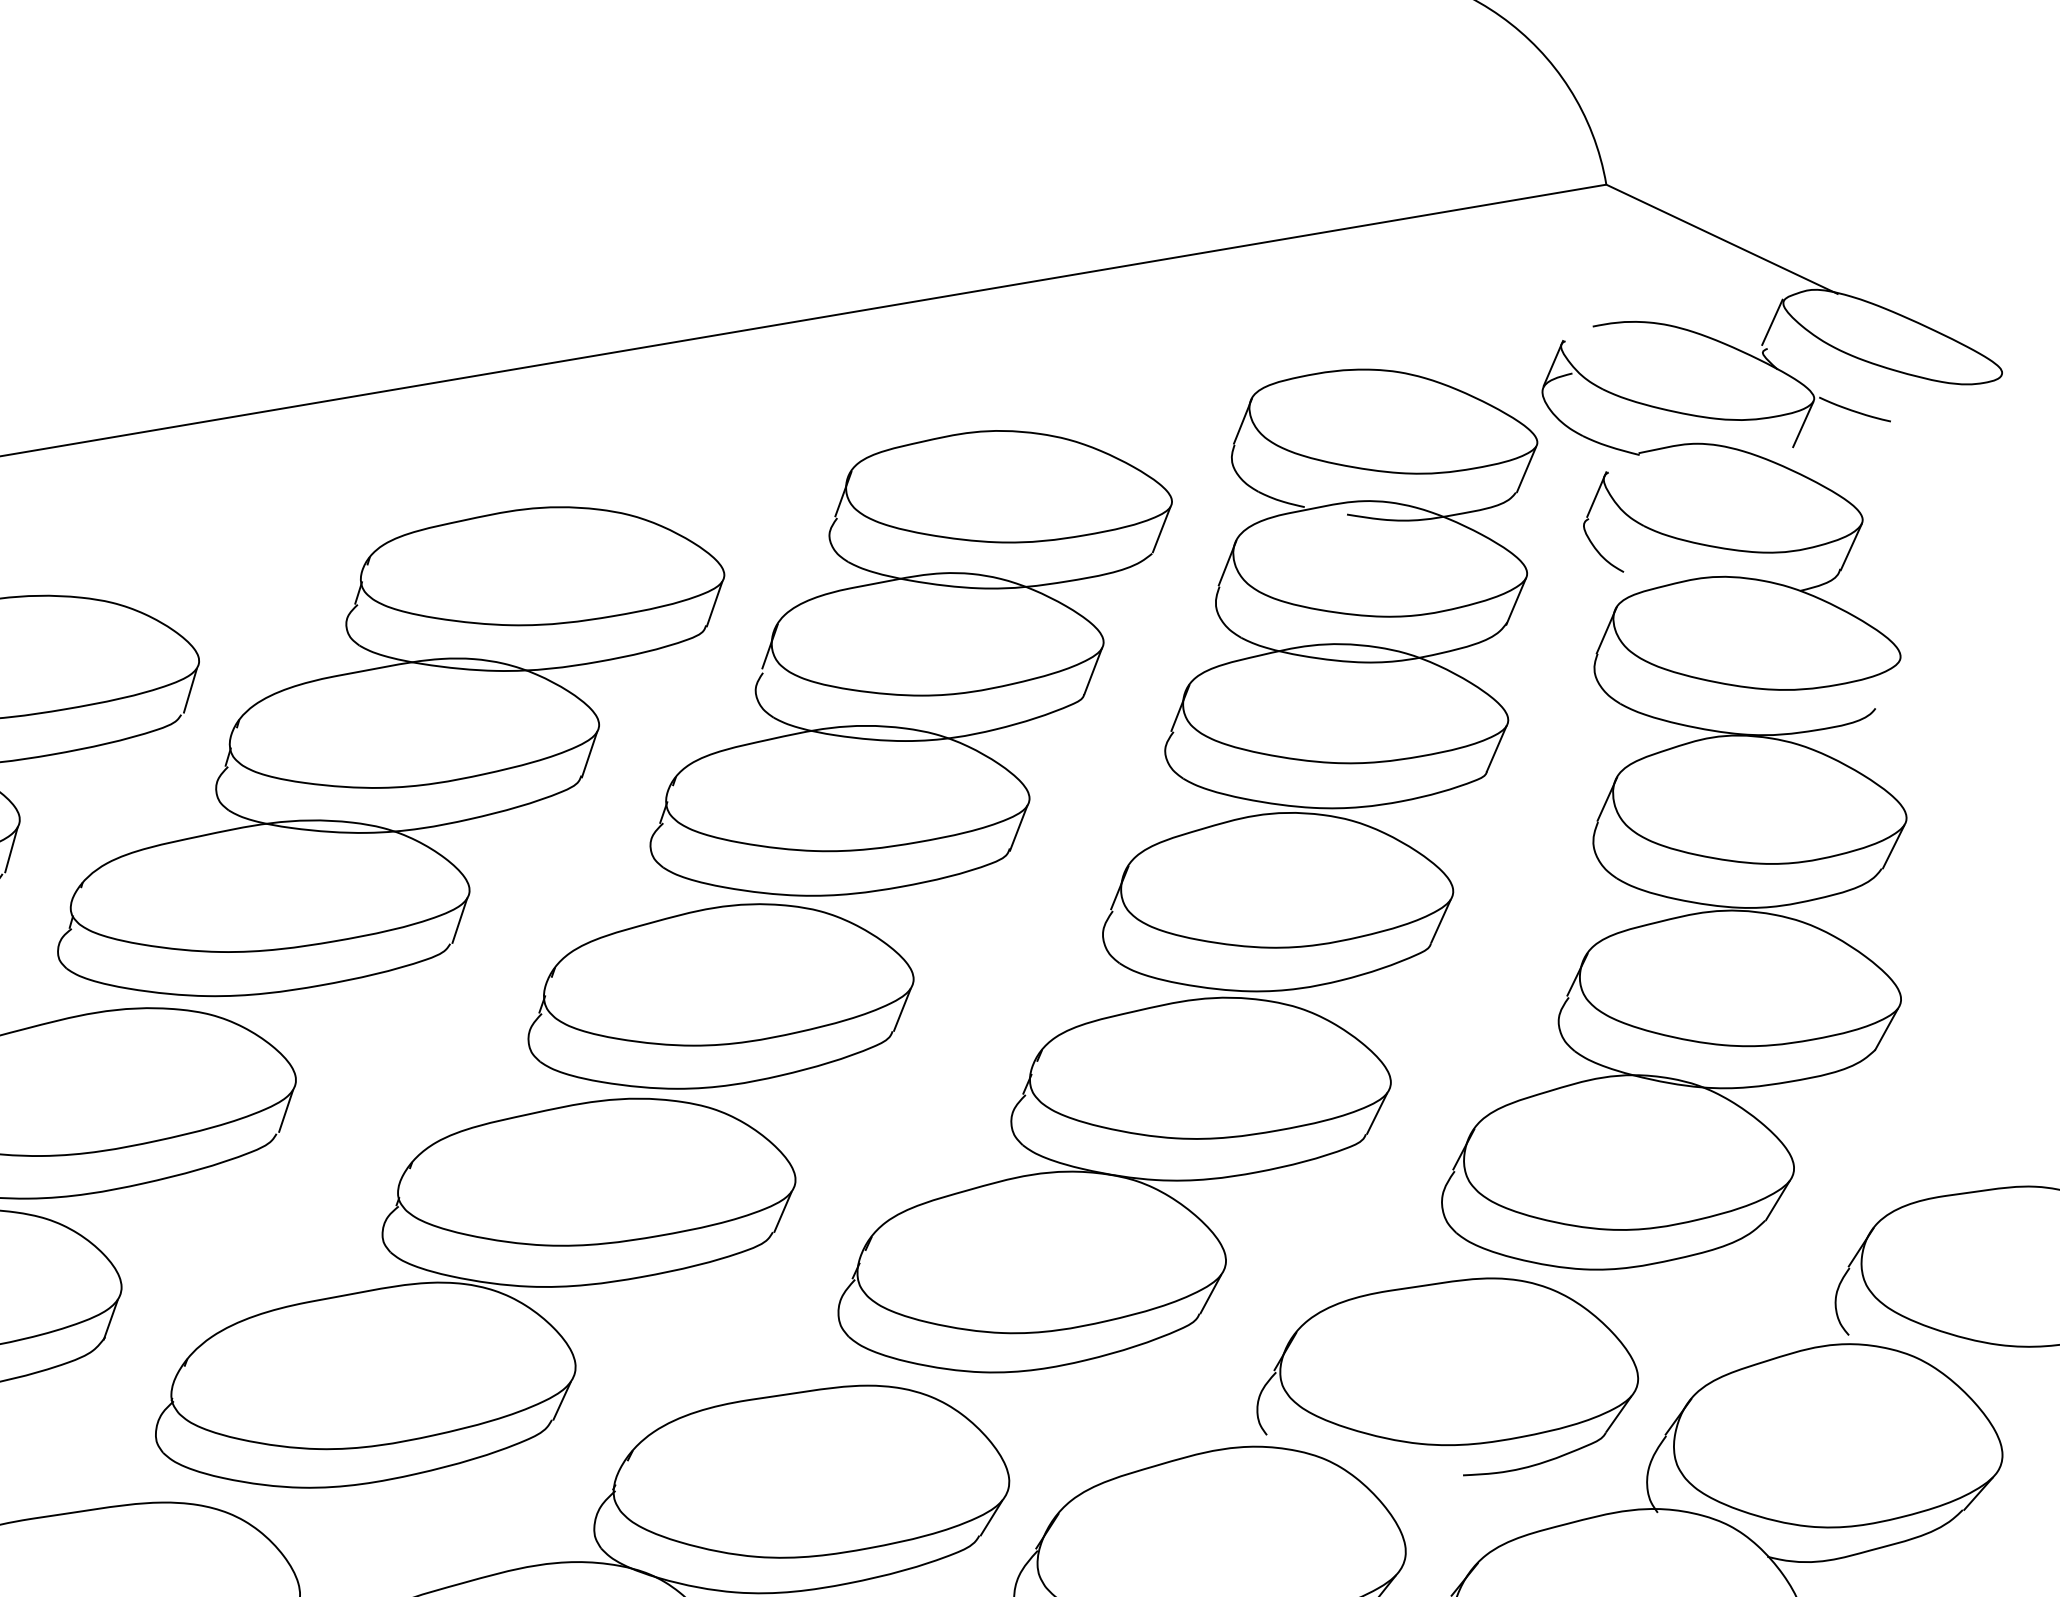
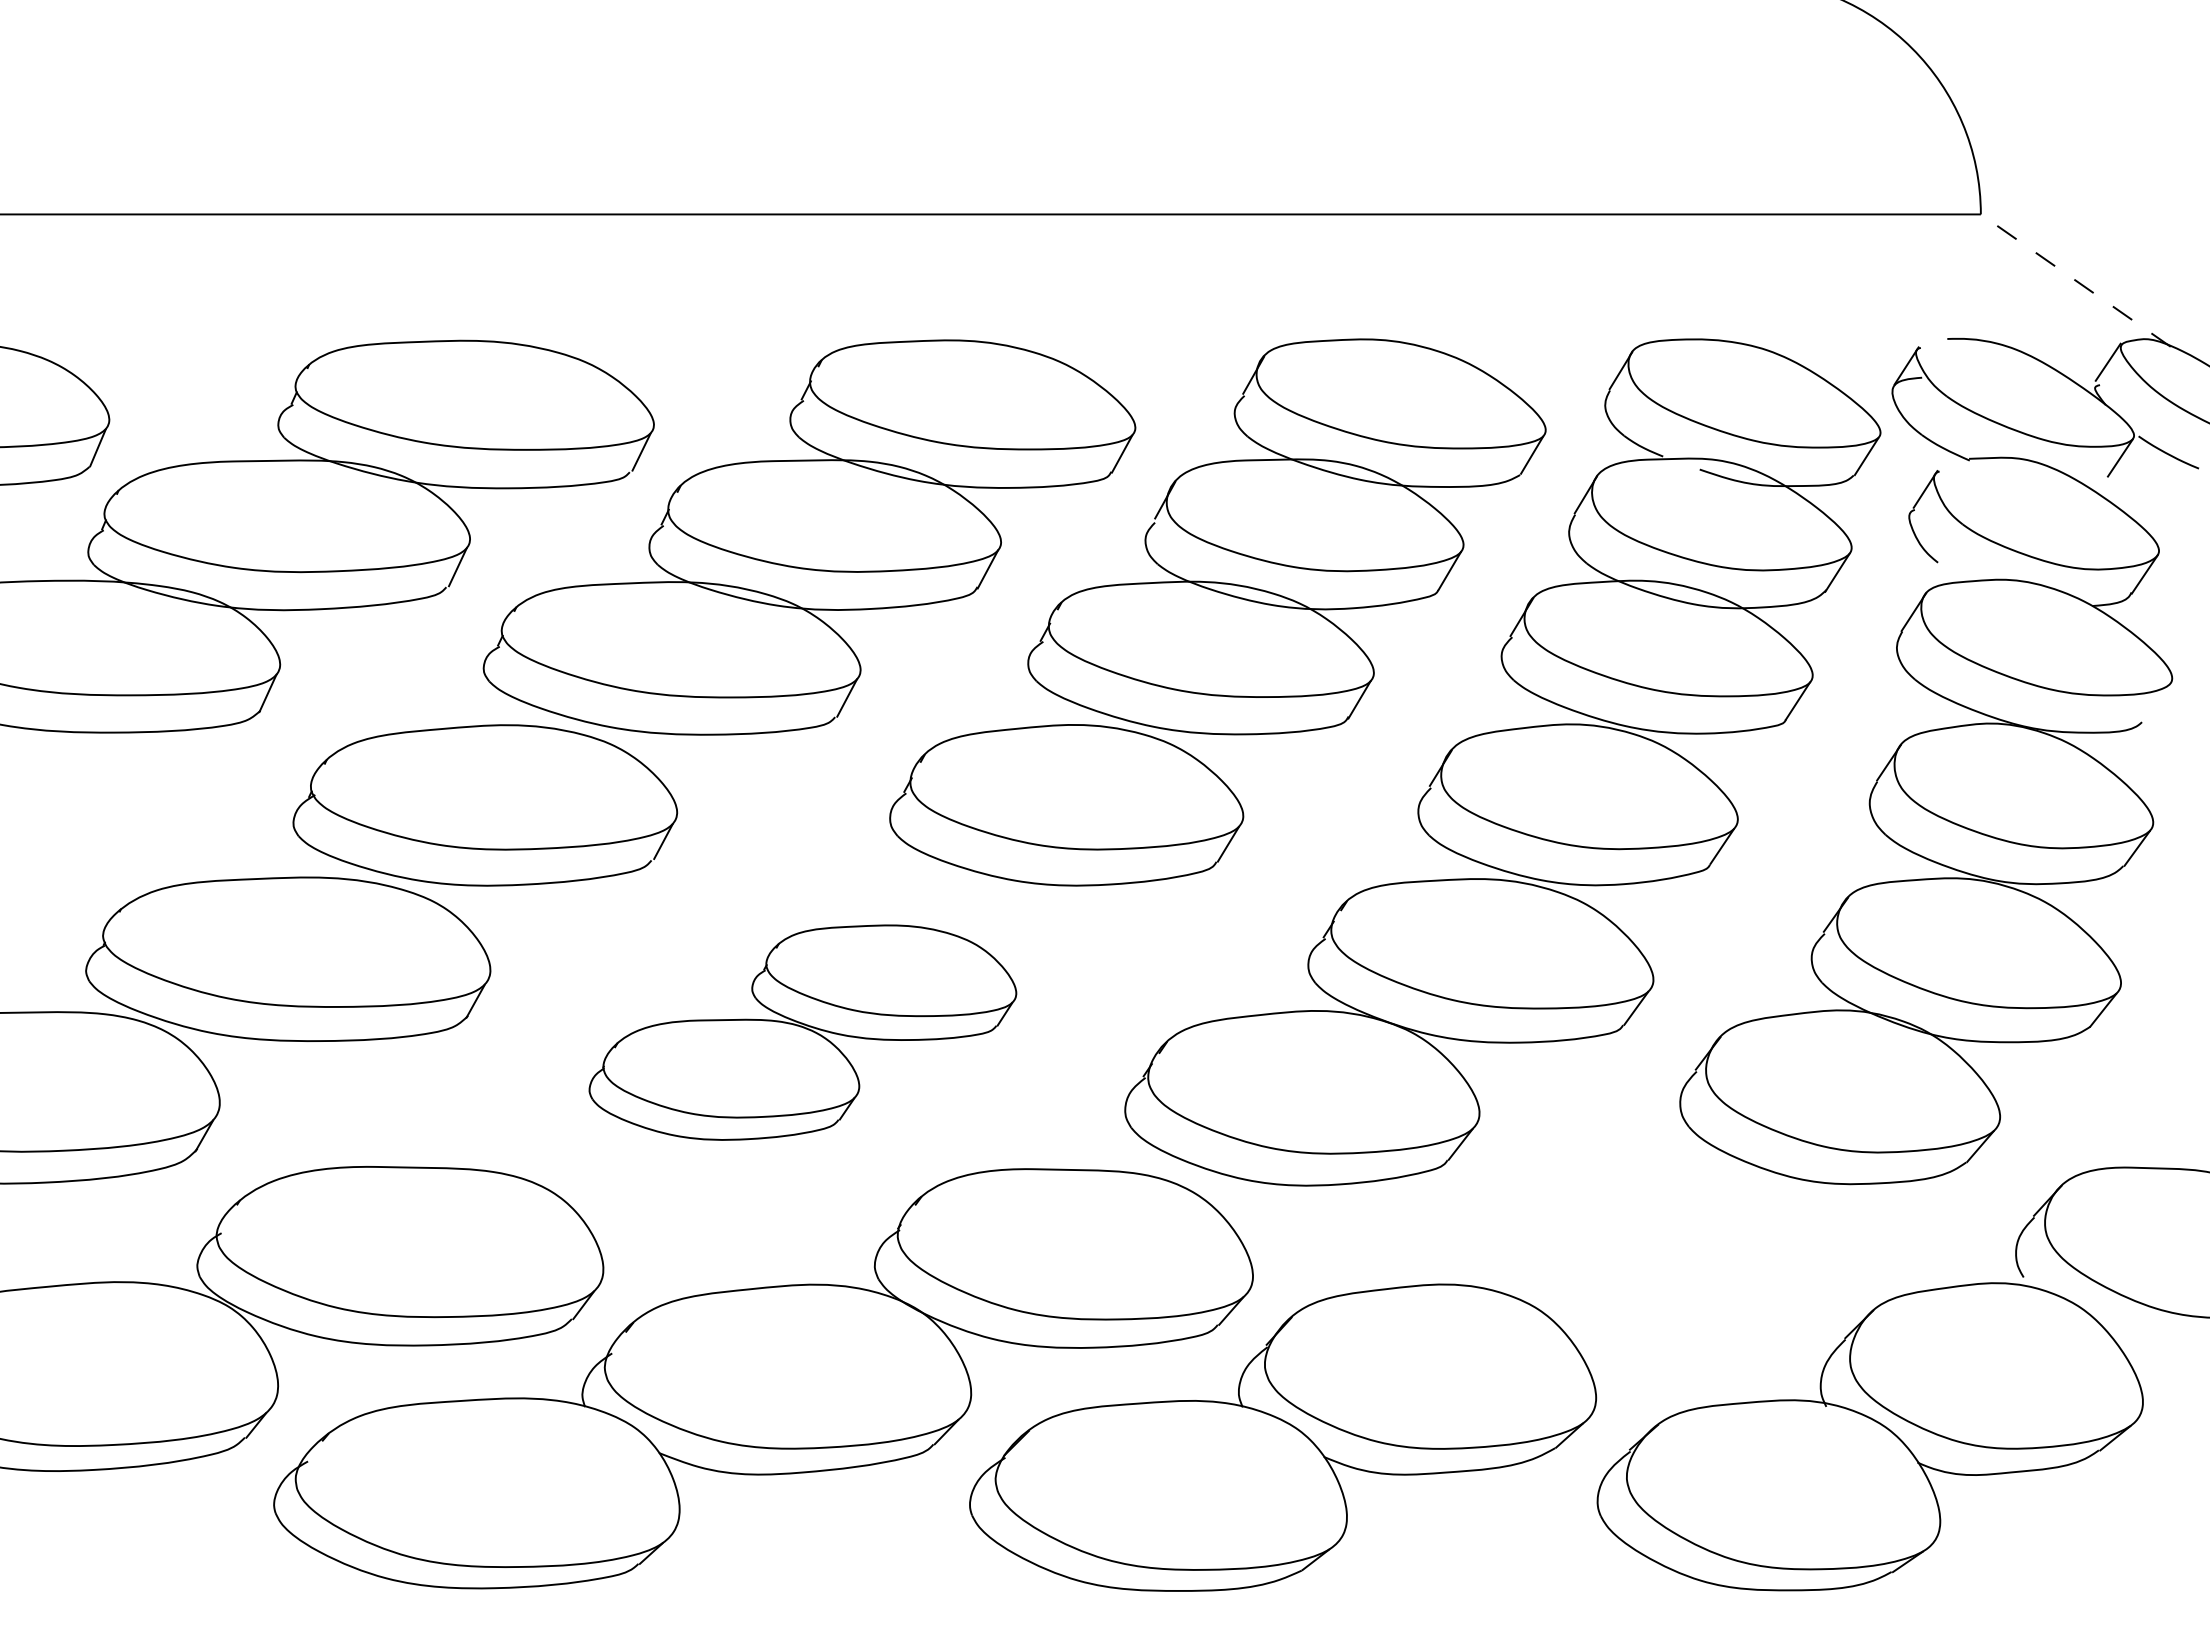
line: (1721, 239) -> (2075, 280), solid -> dashed
part: (472, 1293) -> (802, 1032), size x0.7
part: (1445, 1381) -> (1656, 1257), removed

